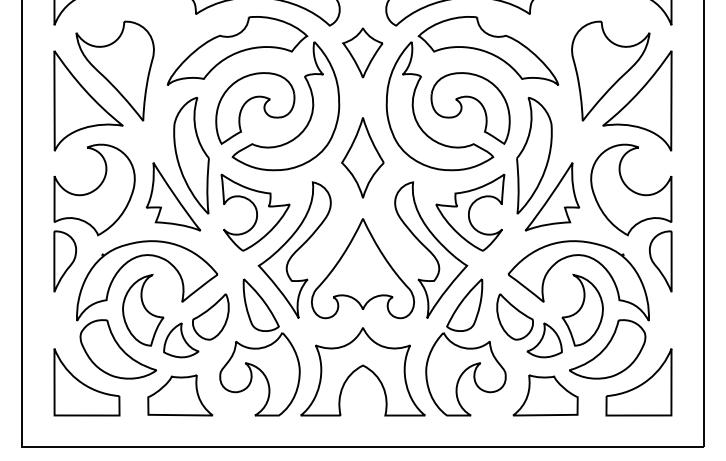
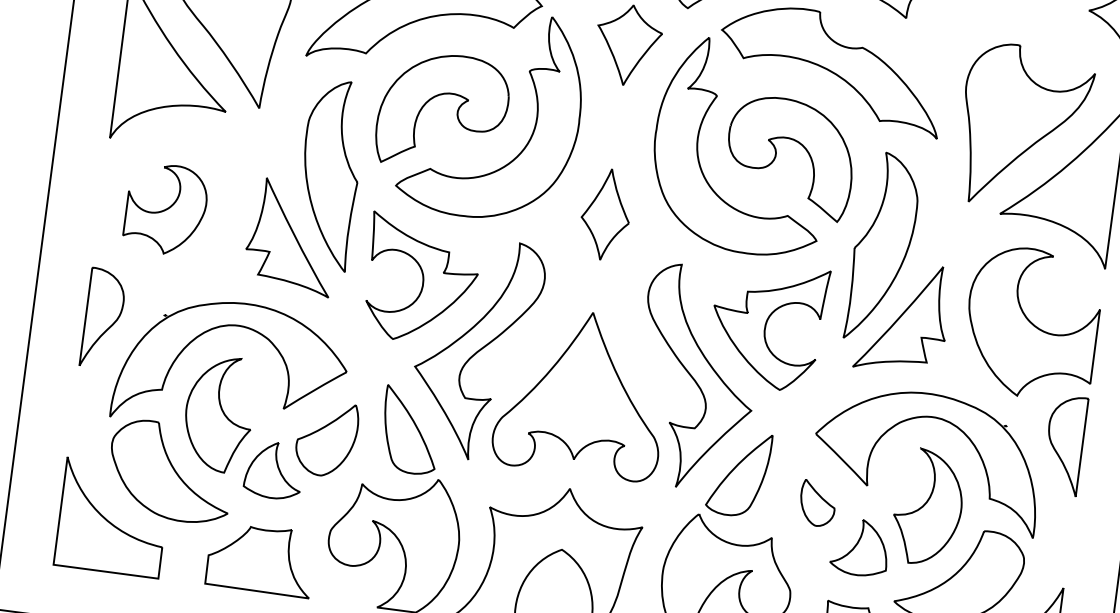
part: (362, 157) -> (605, 213), size x0.7
part: (94, 189) -> (166, 208), size x0.6
part: (514, 316) -> (816, 502), size x0.6

